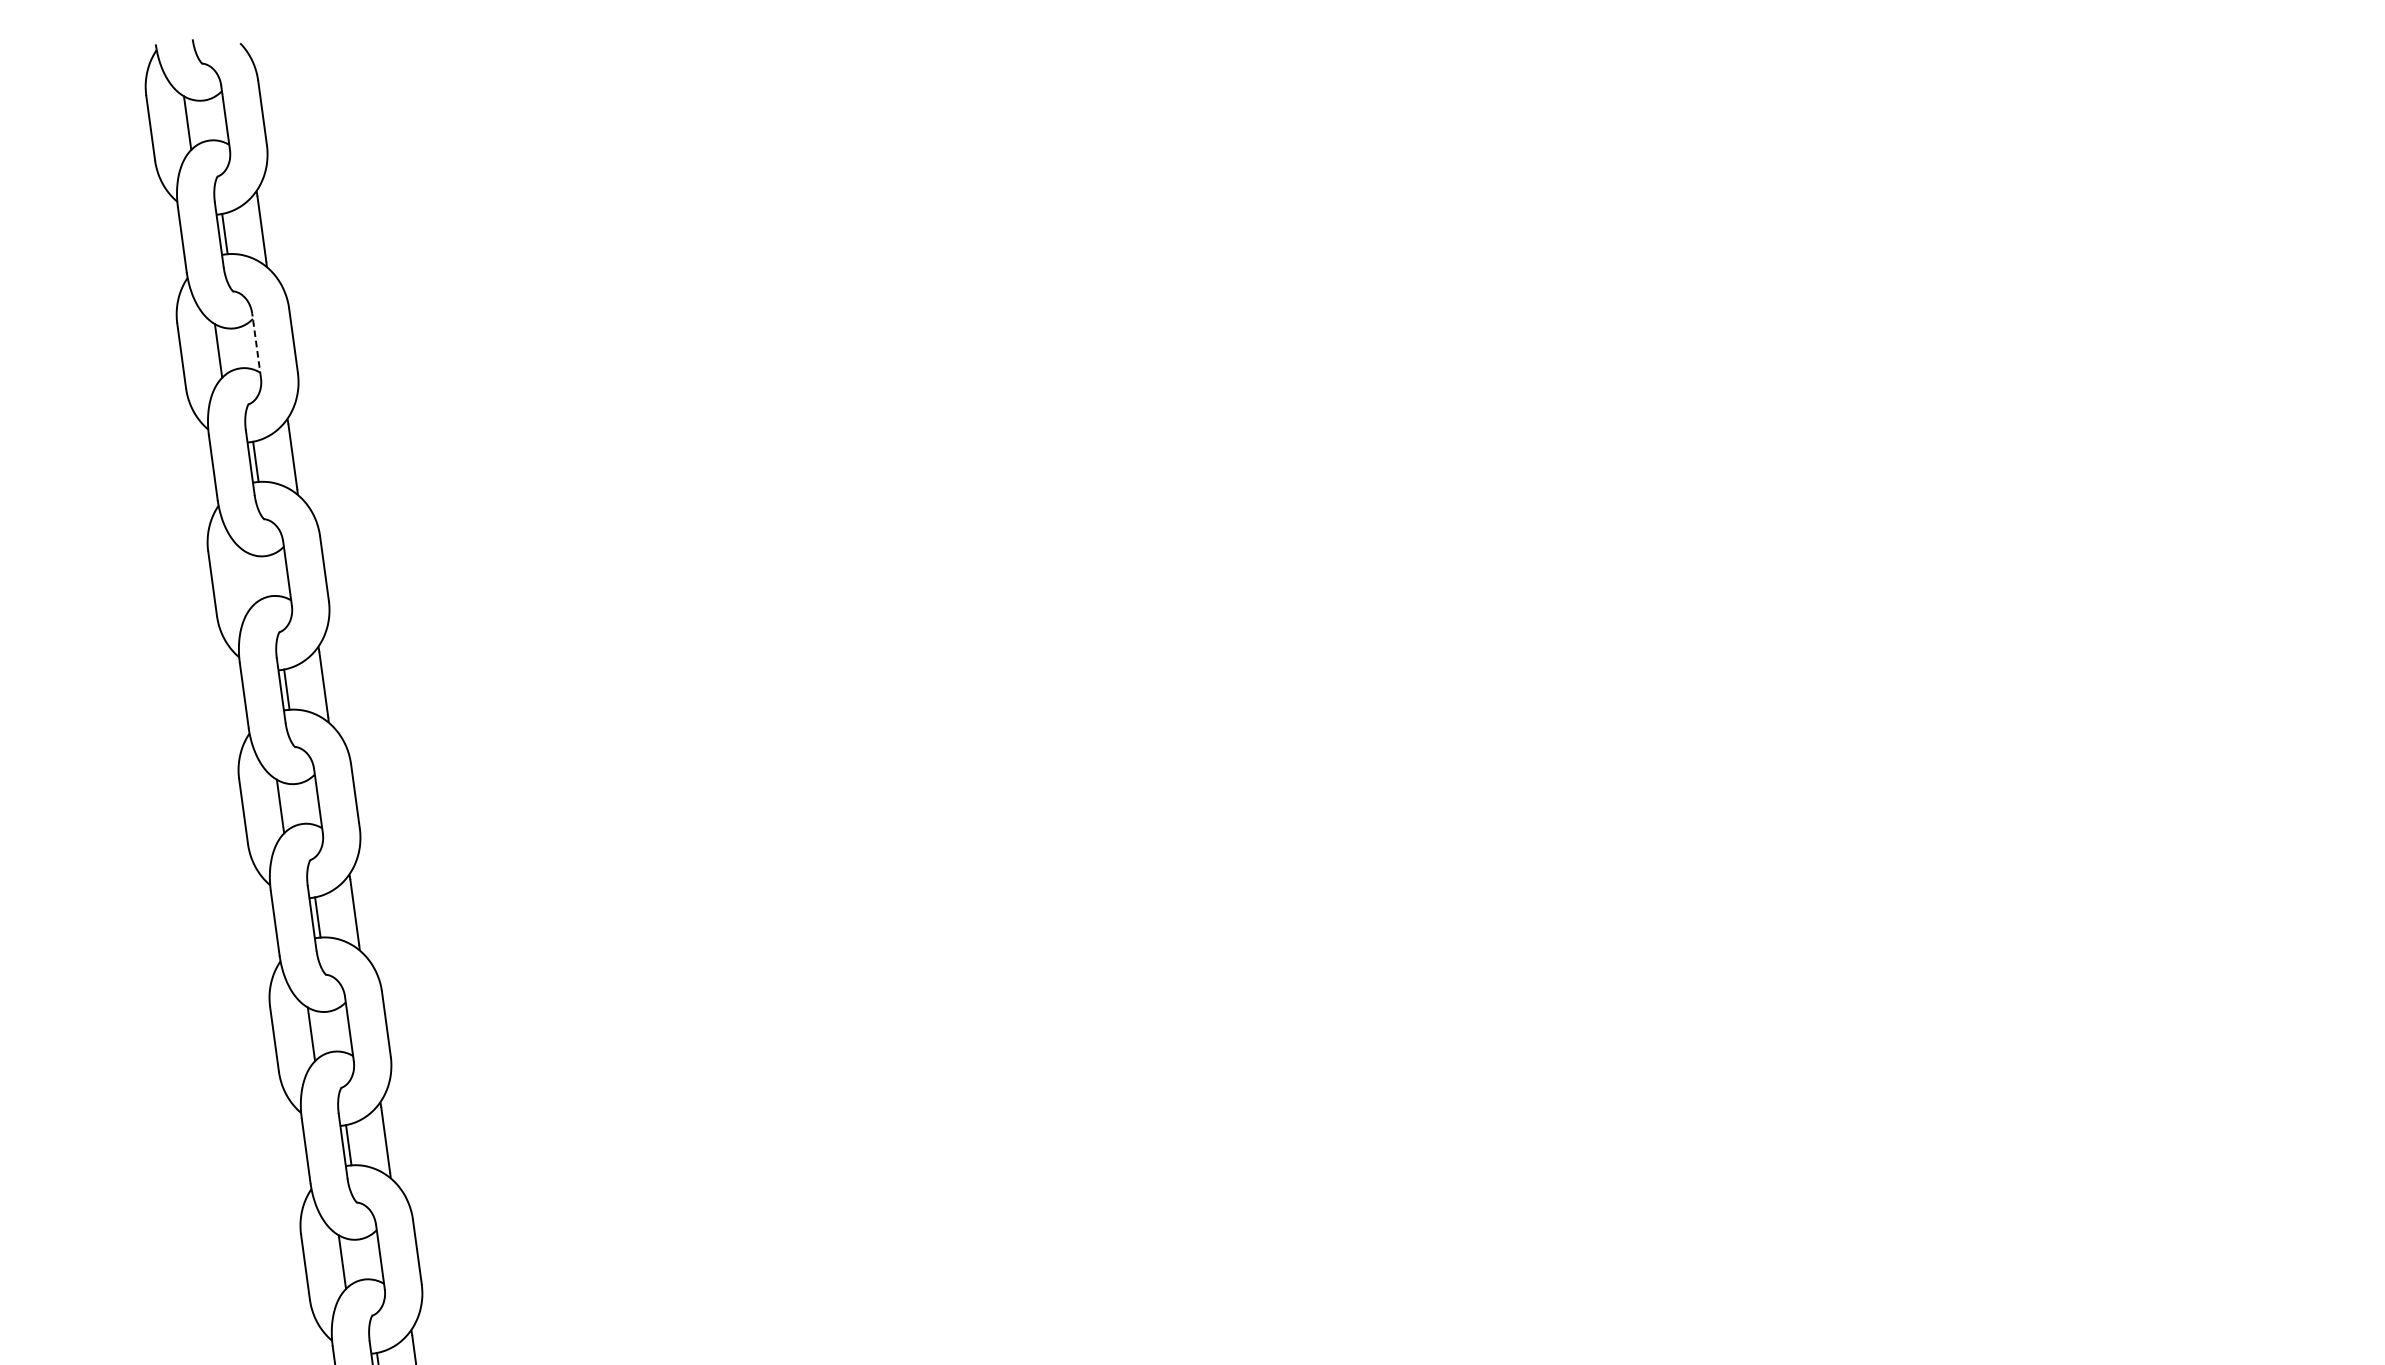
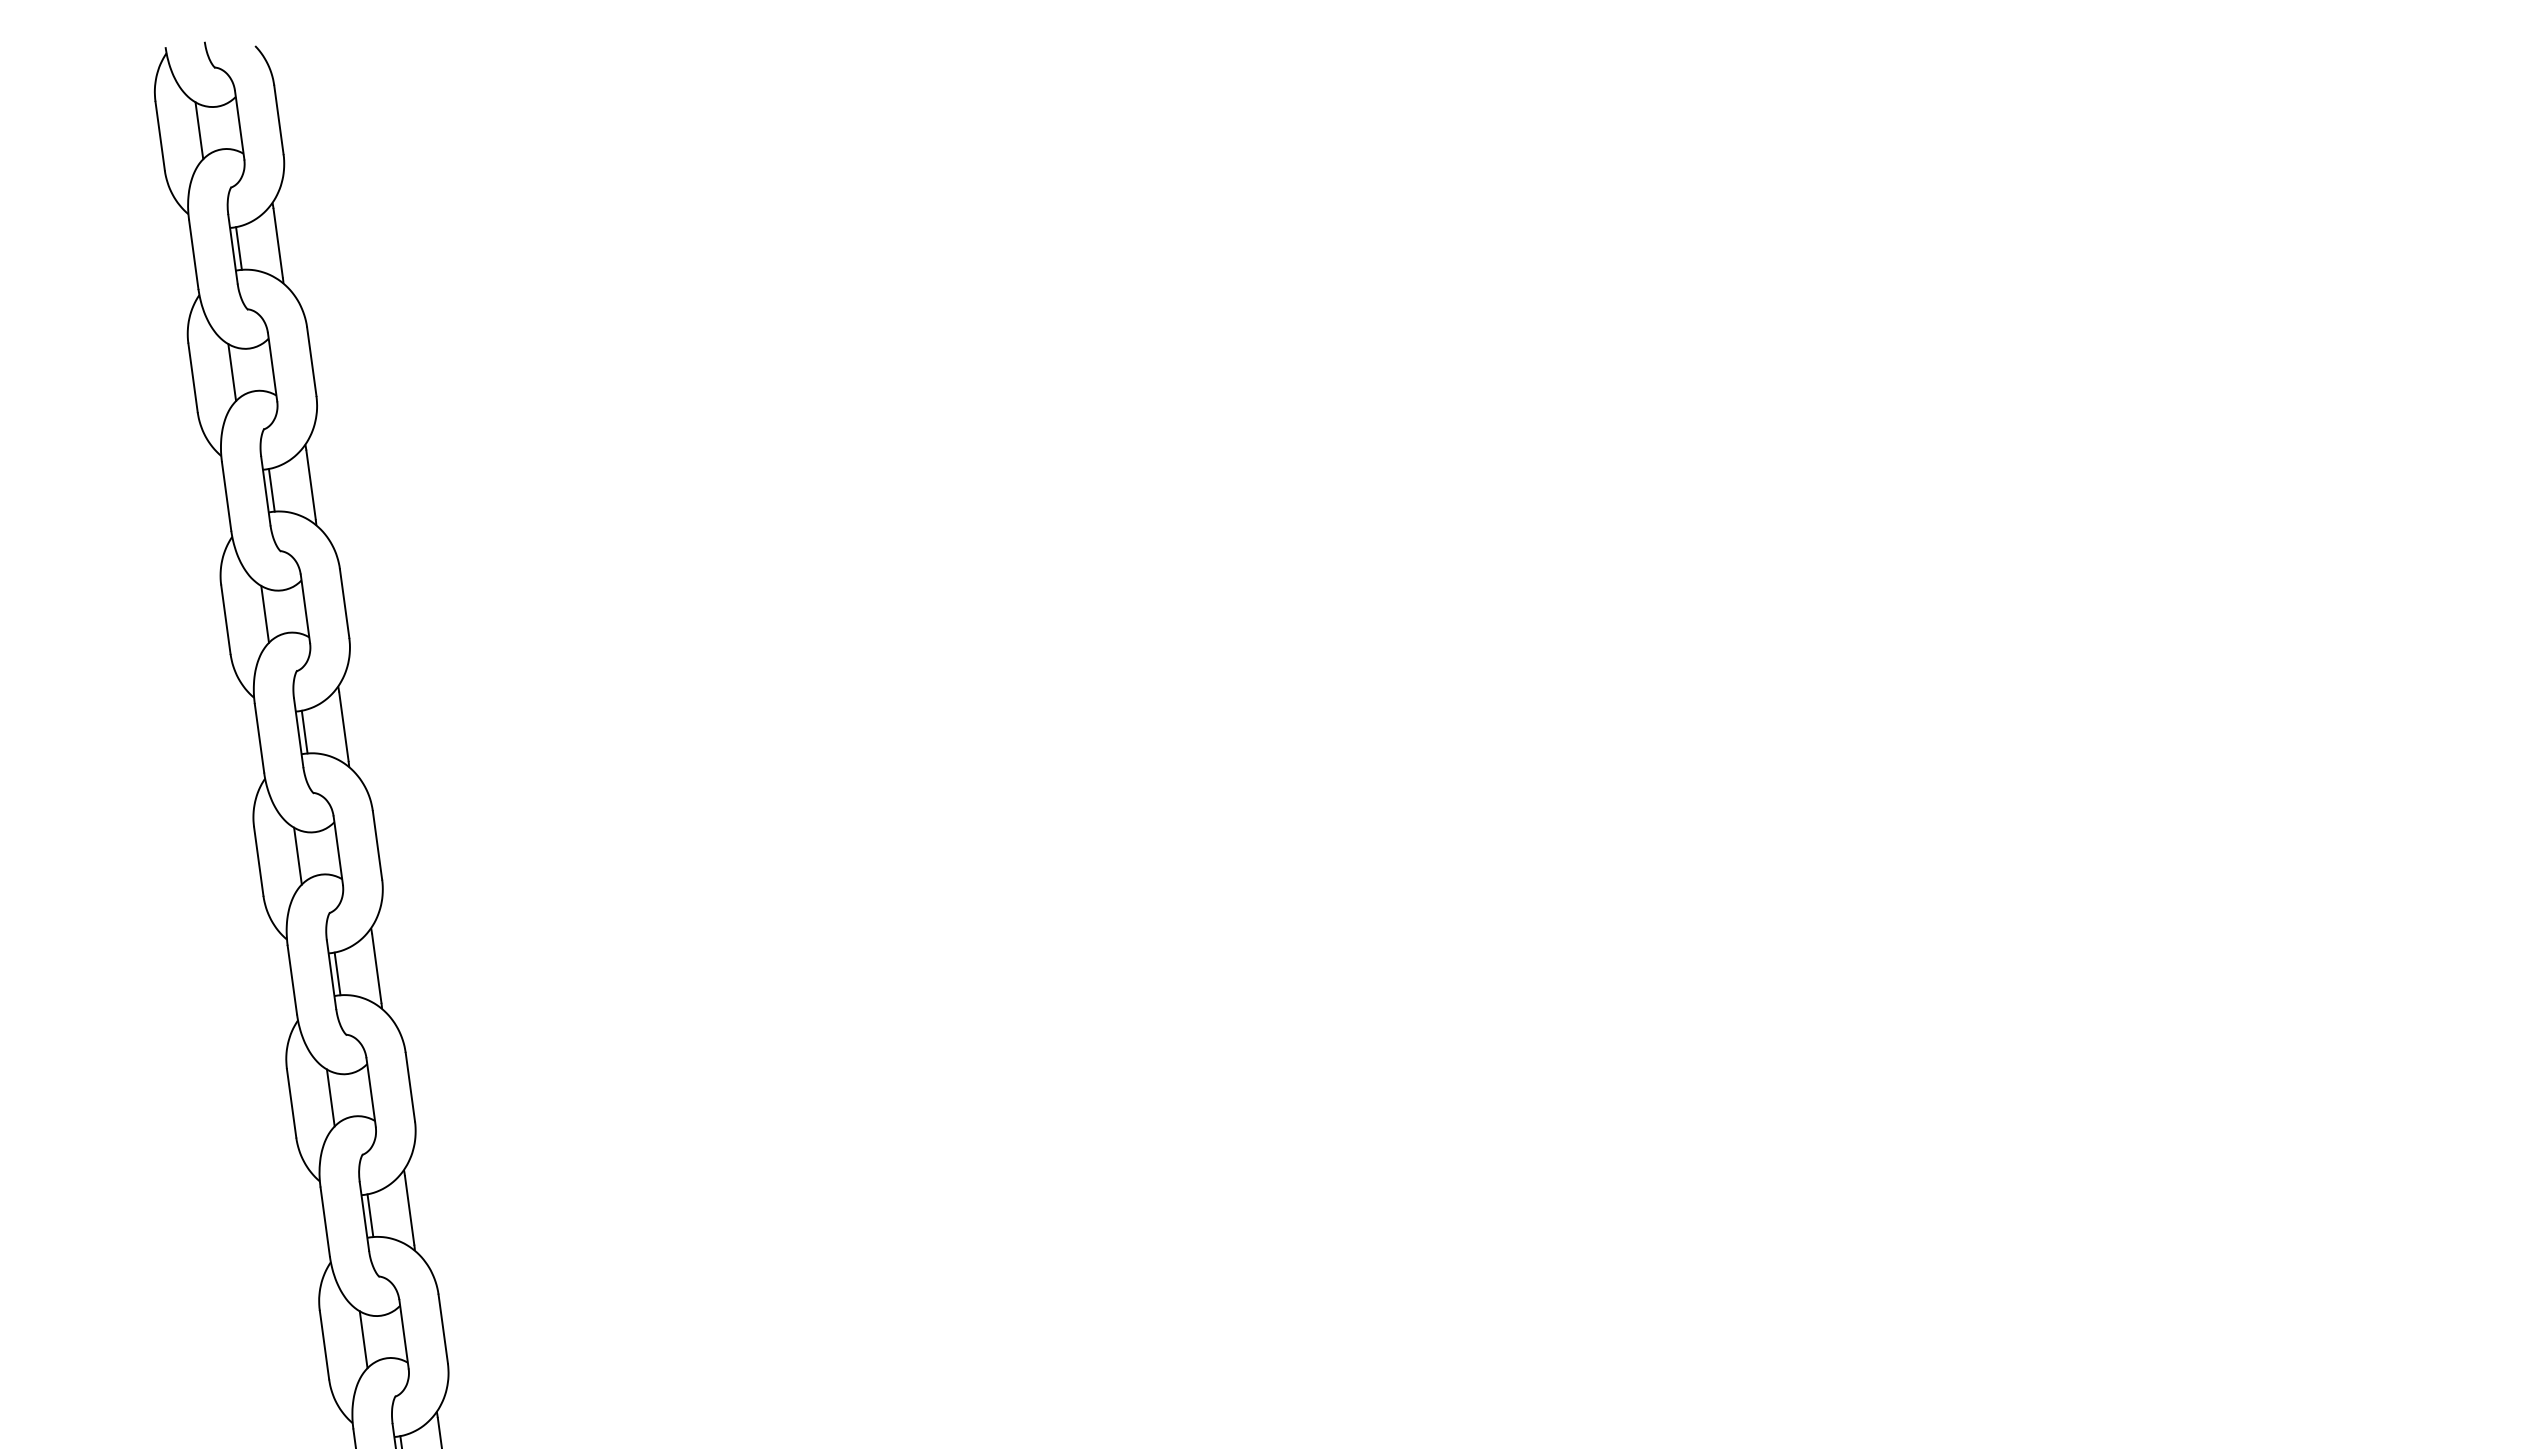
line: (256, 346) -> (272, 367), dashed -> solid
line: (249, 577) -> (265, 613), added

